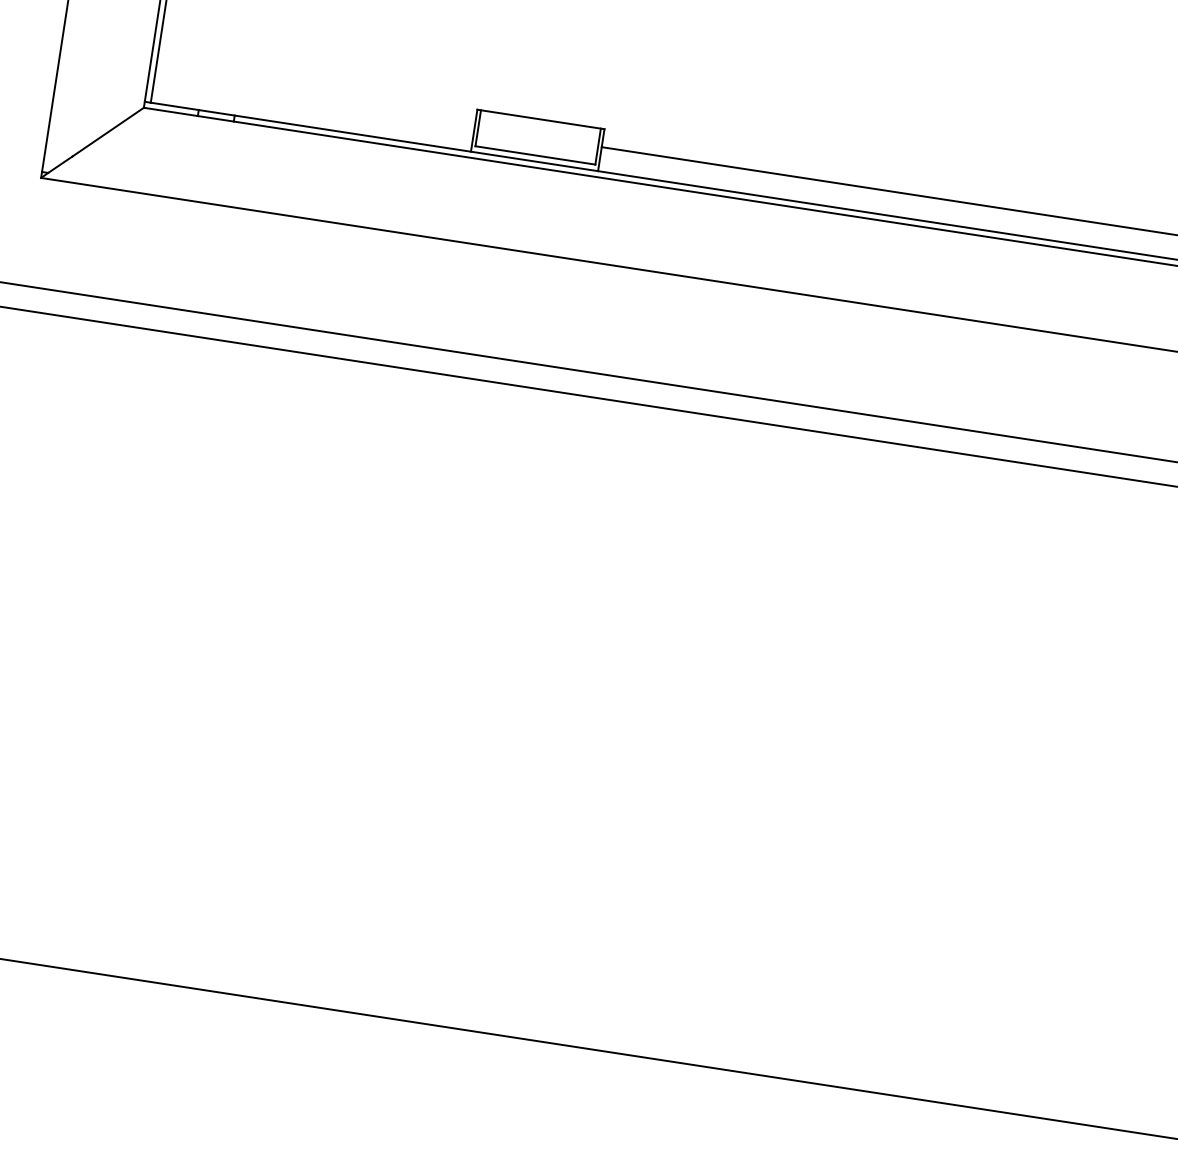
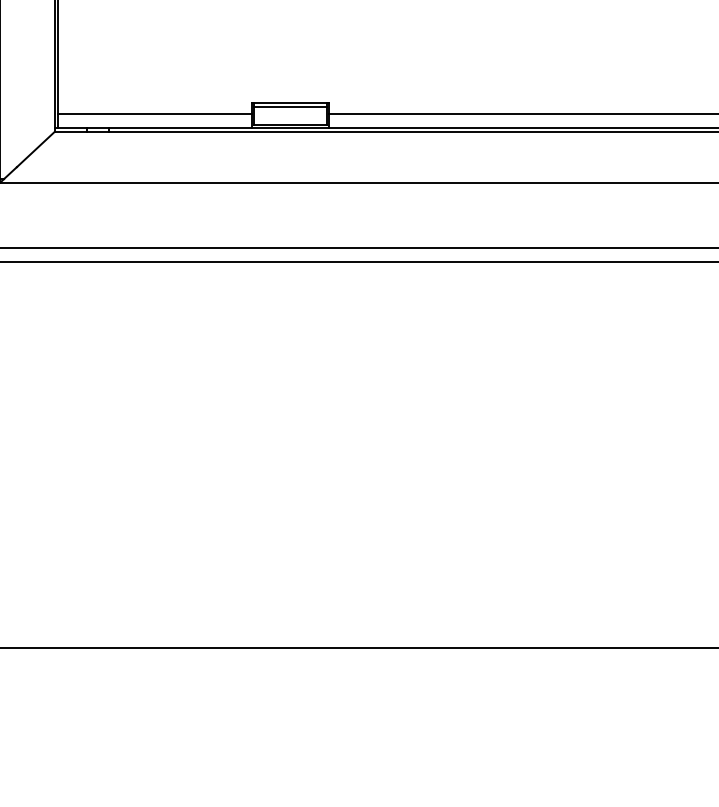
line: (313, 102) -> (154, 113), added
line: (540, 125) -> (290, 106), added

